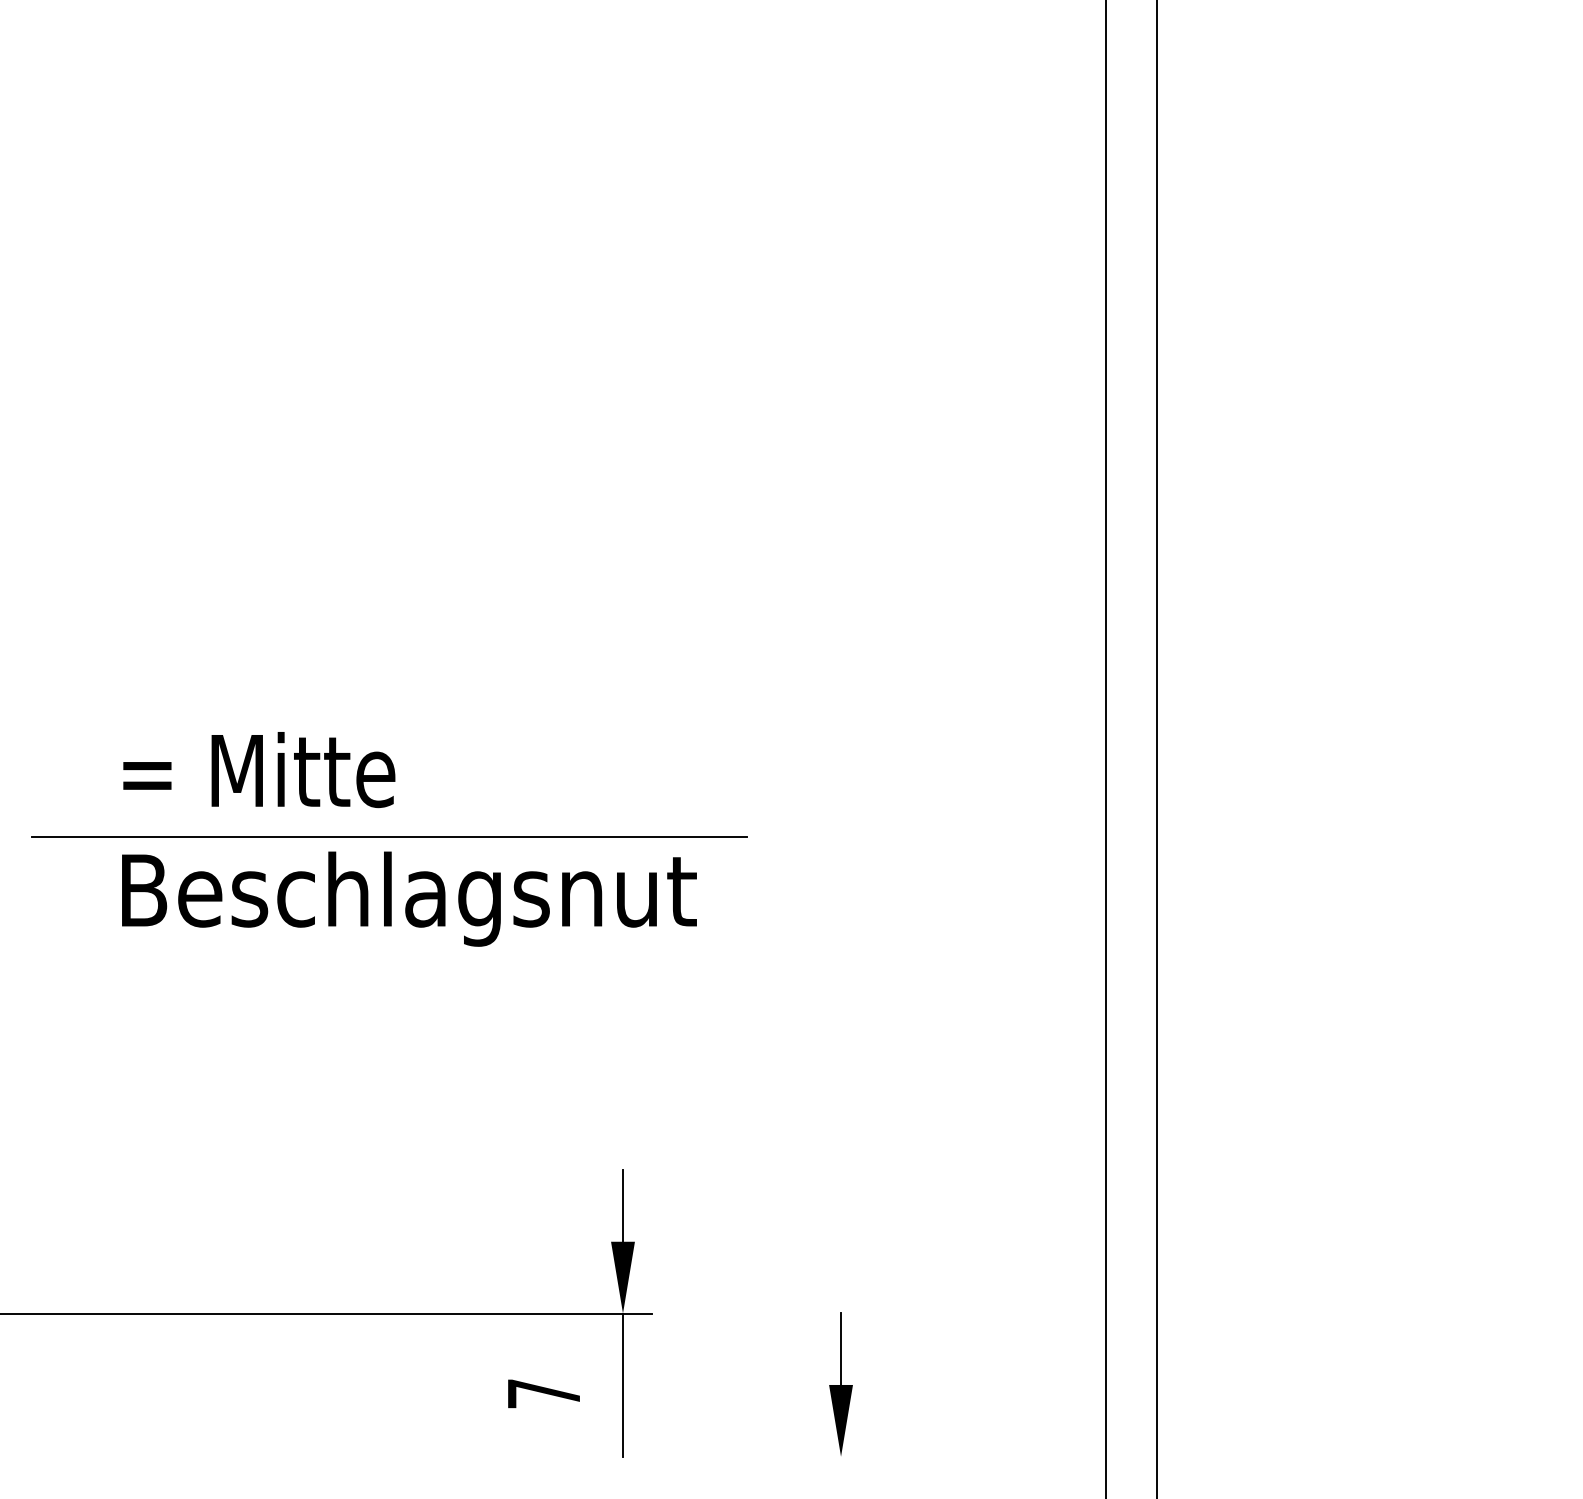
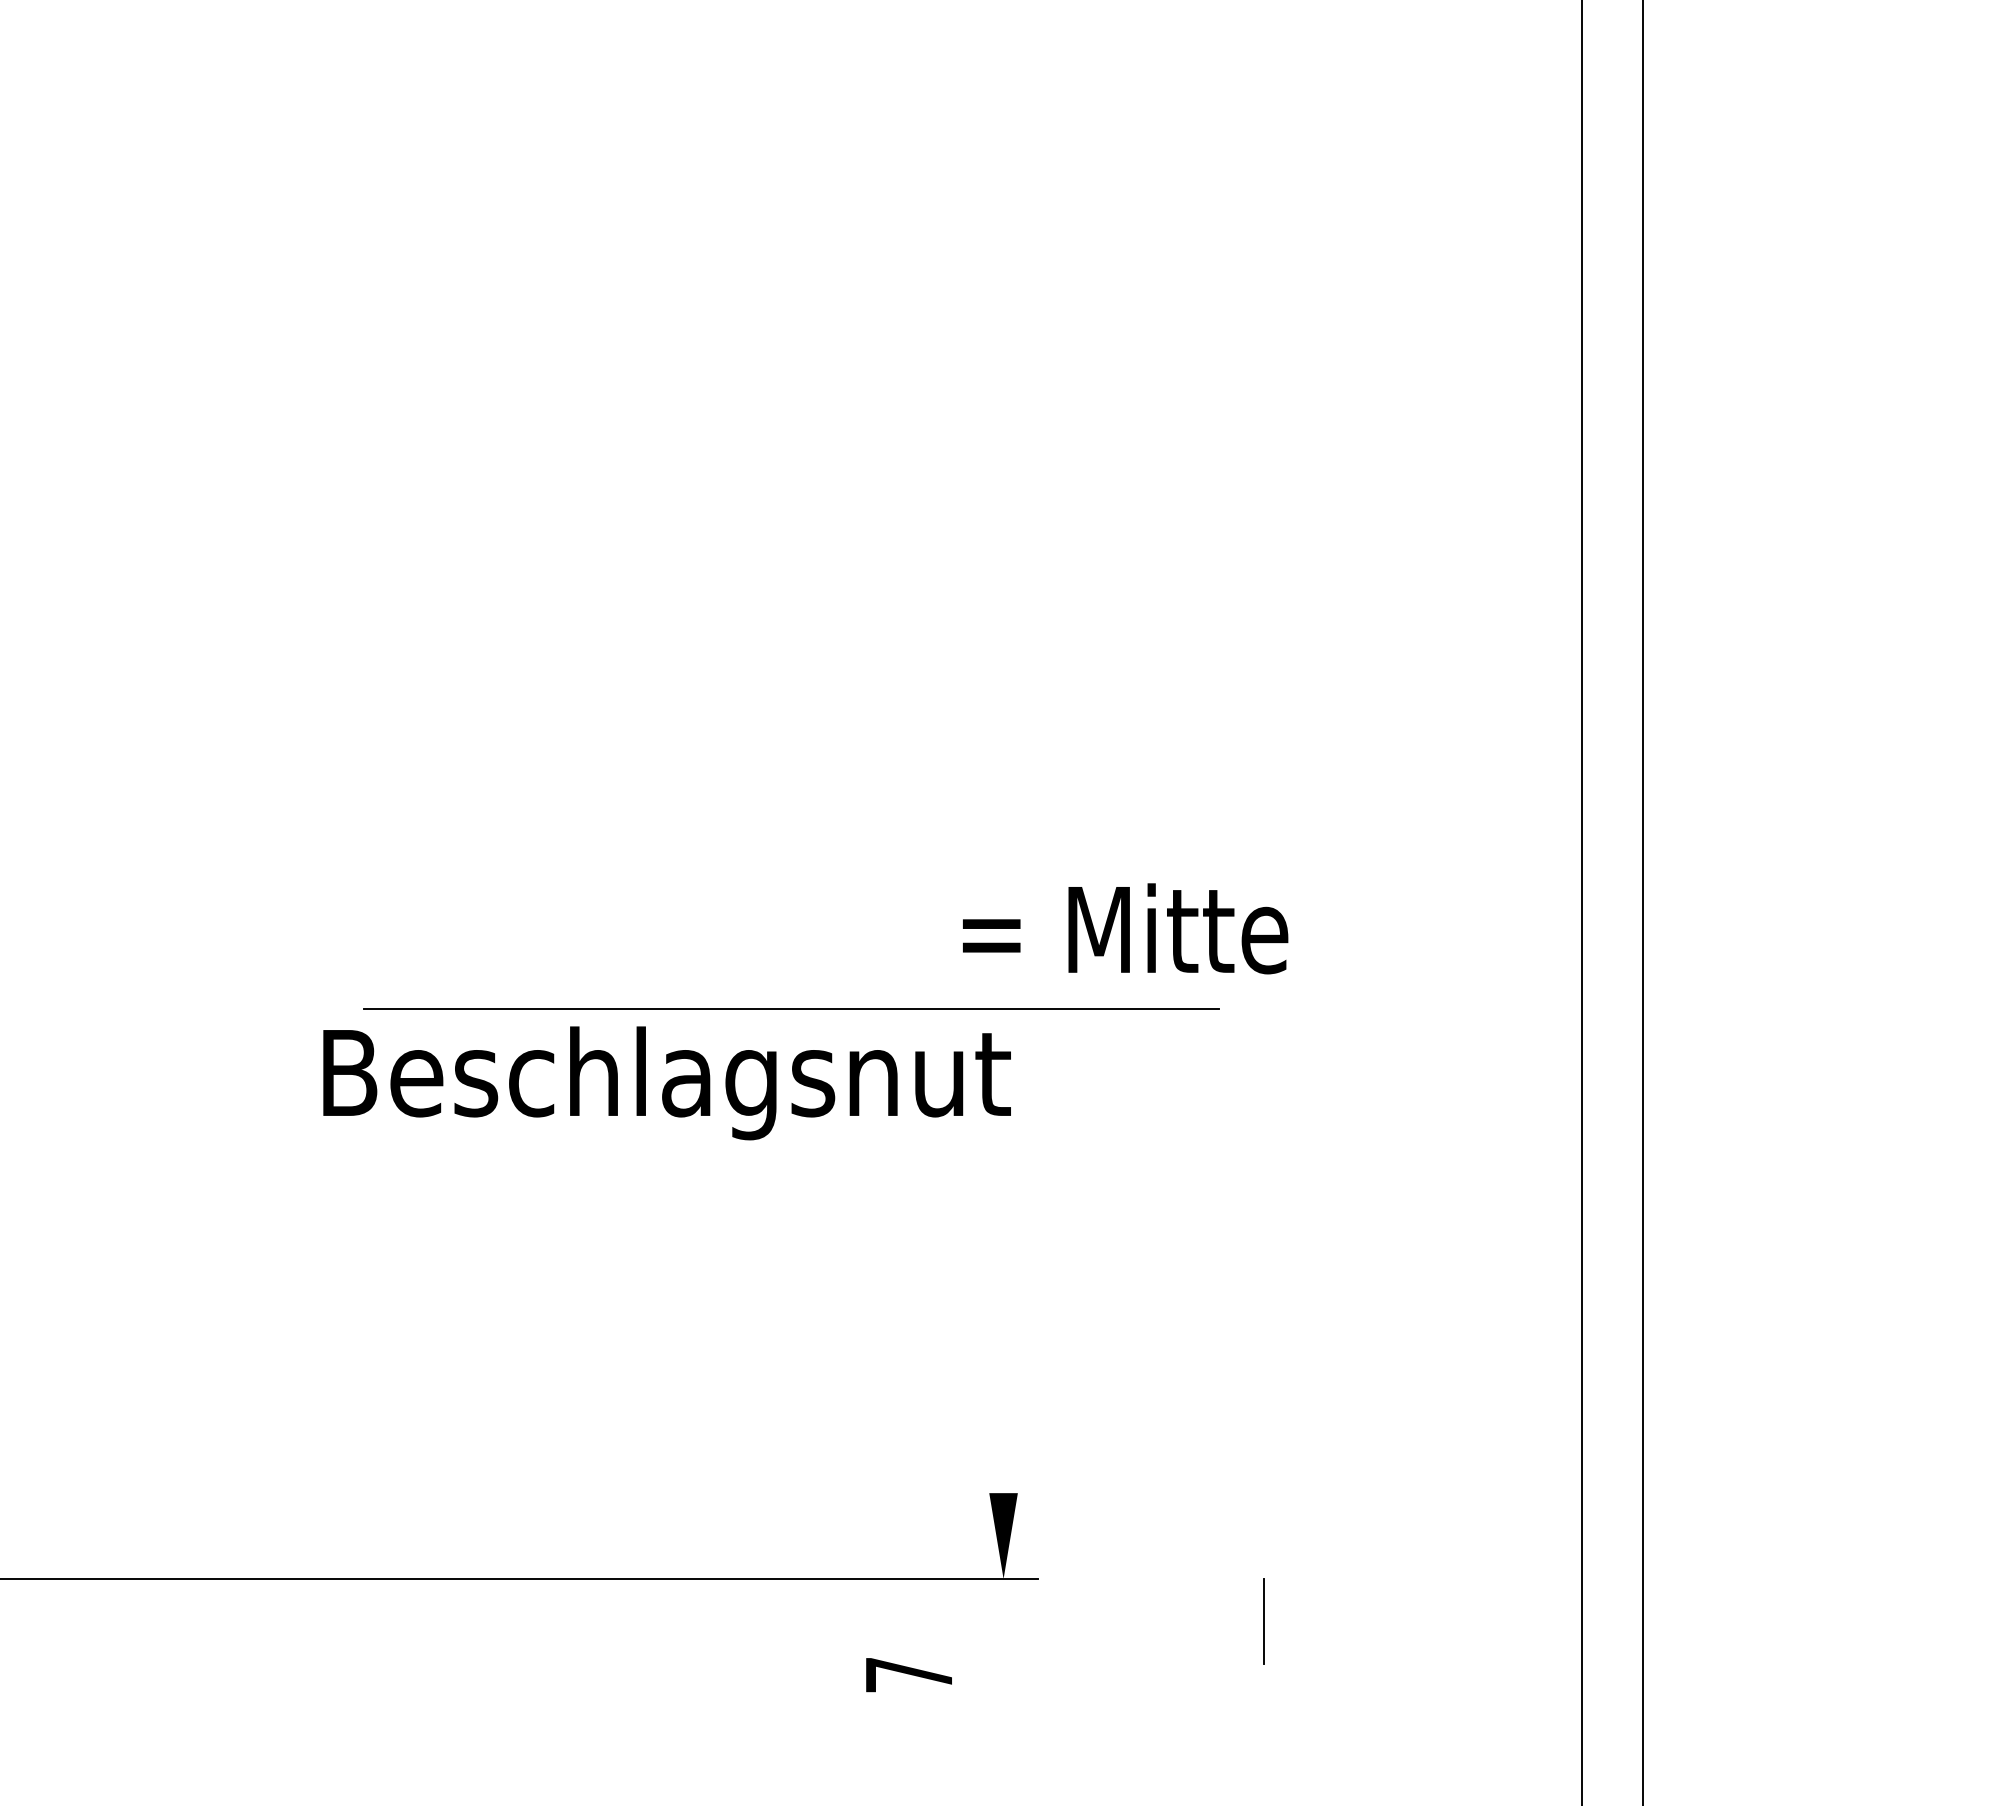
text: (259, 769) -> (1125, 928), moved
line: (389, 836) -> (791, 1008), moved
text: (408, 899) -> (666, 1083), moved
line: (622, 1206) -> (1003, 1450), removed
line: (622, 1385) -> (1003, 1664), removed
fill: (841, 1420) -> (1264, 1707), removed

